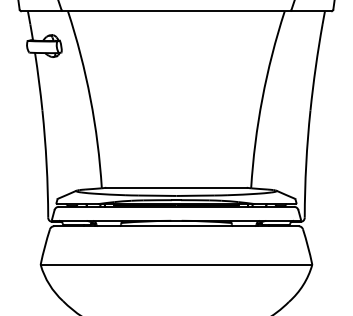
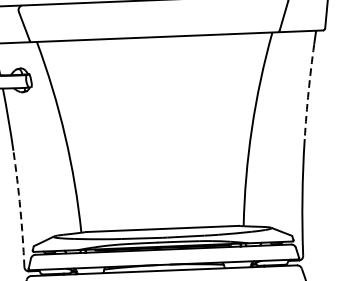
arc: (315, 67) -> (308, 92), solid -> dashed
arc: (46, 164) -> (20, 209), solid -> dashed

